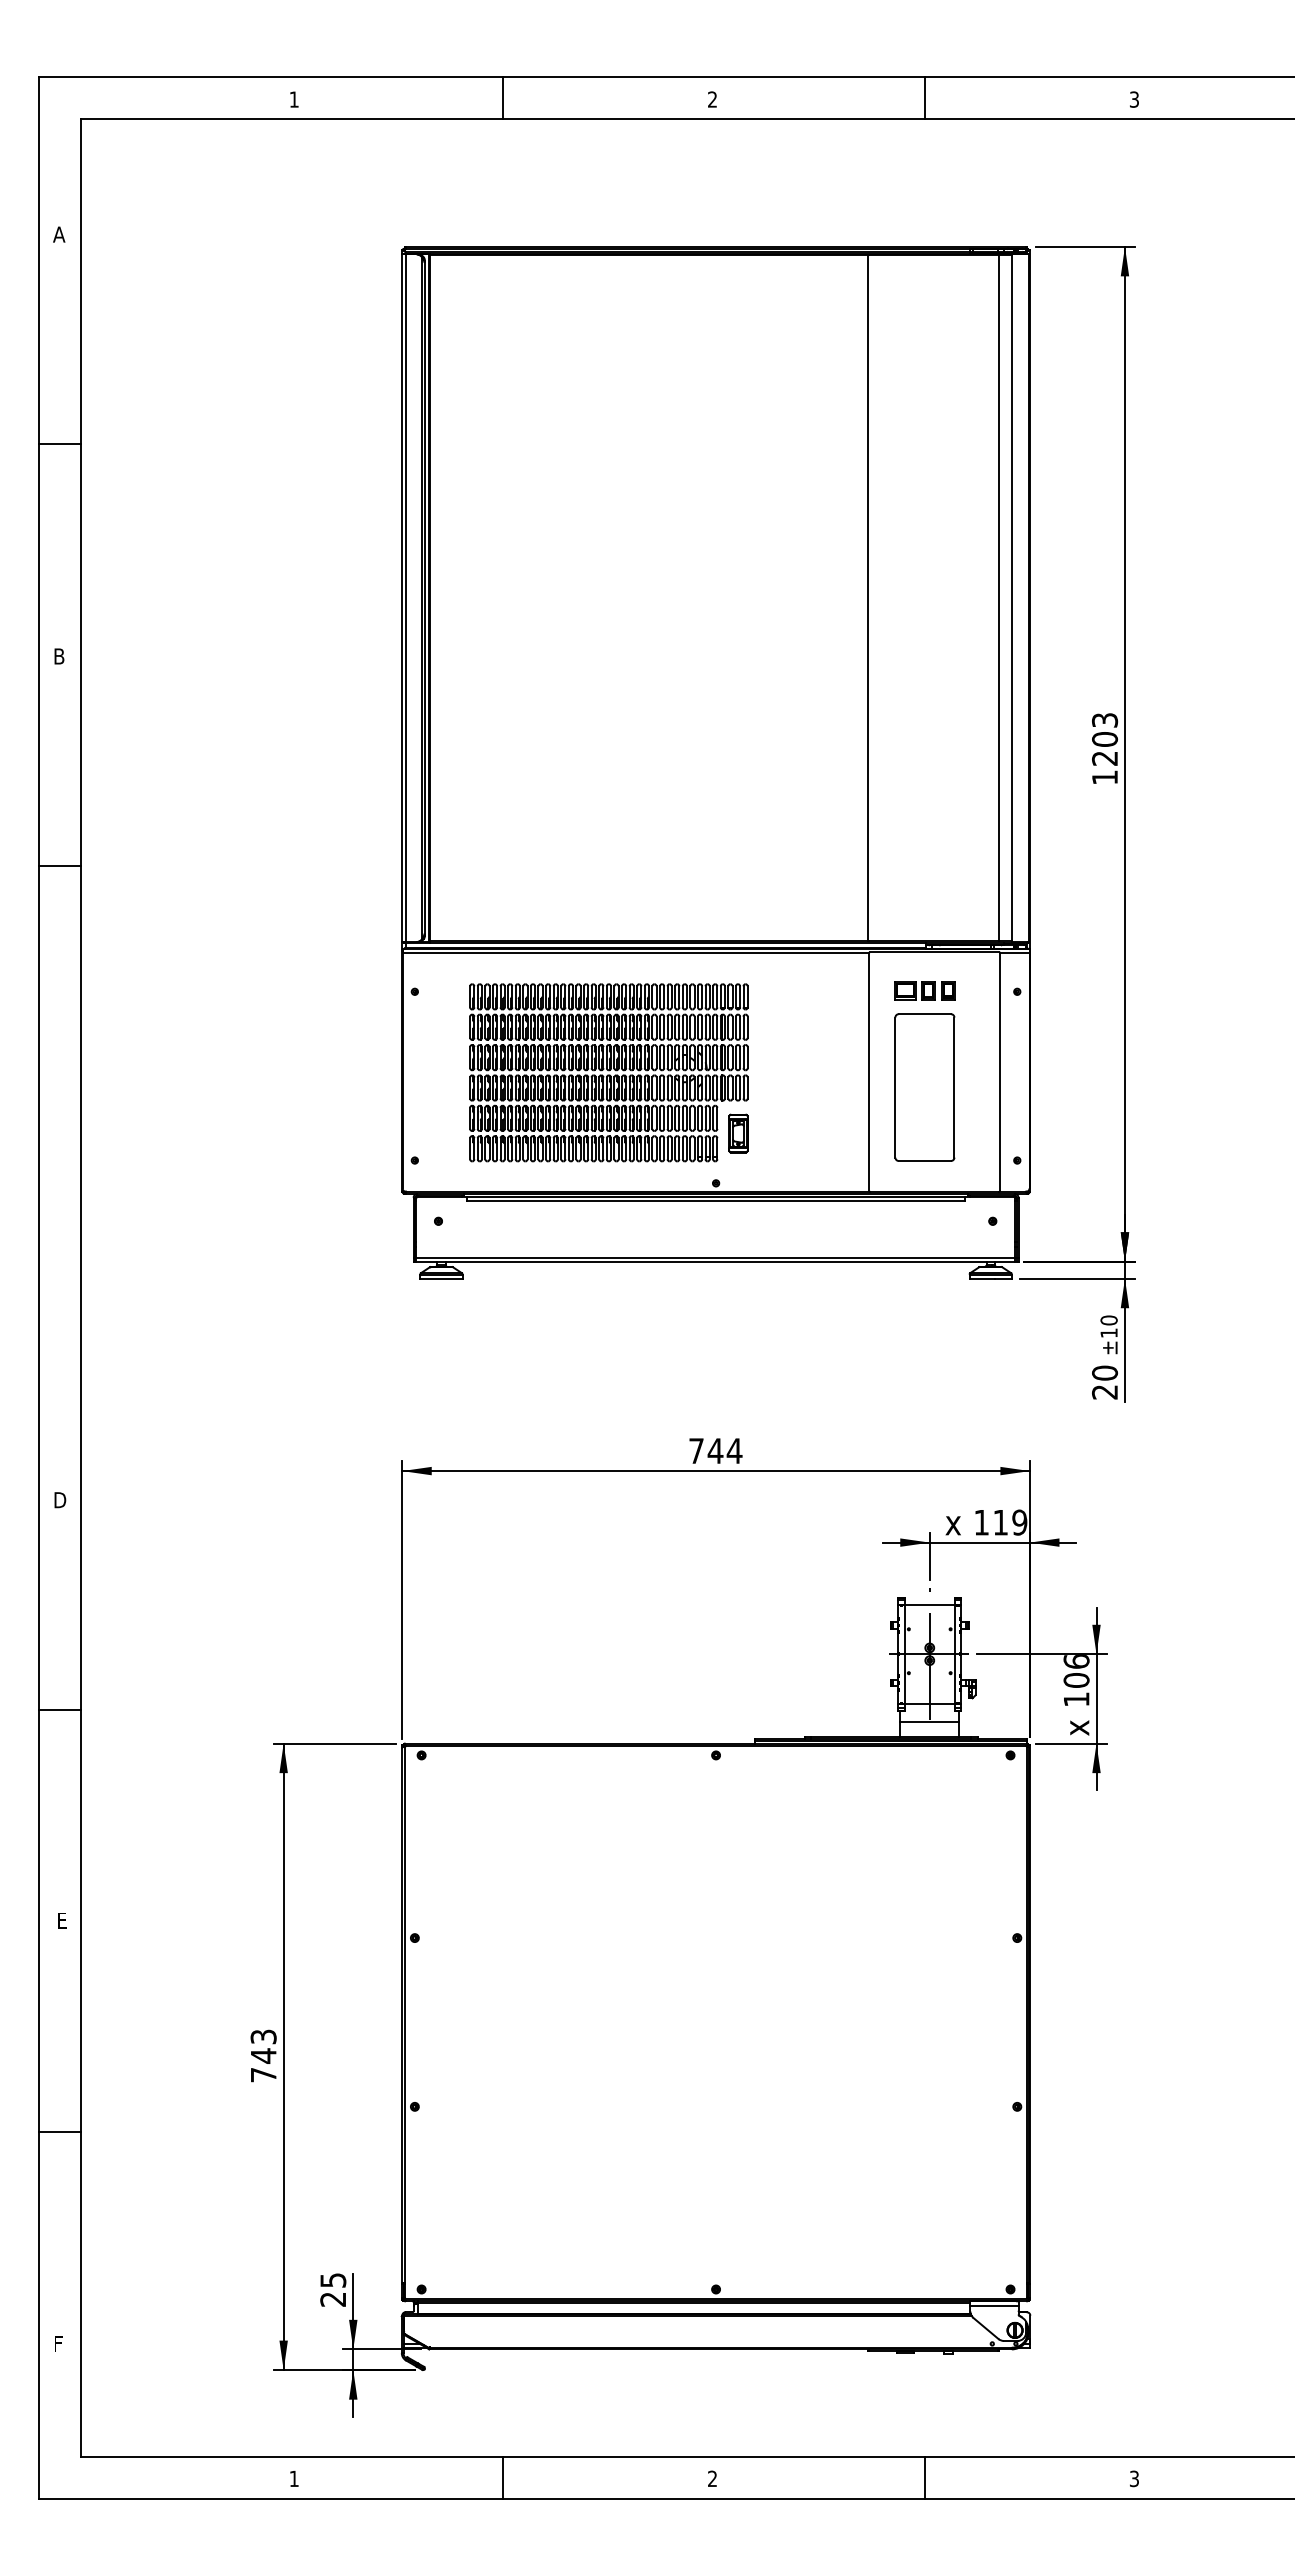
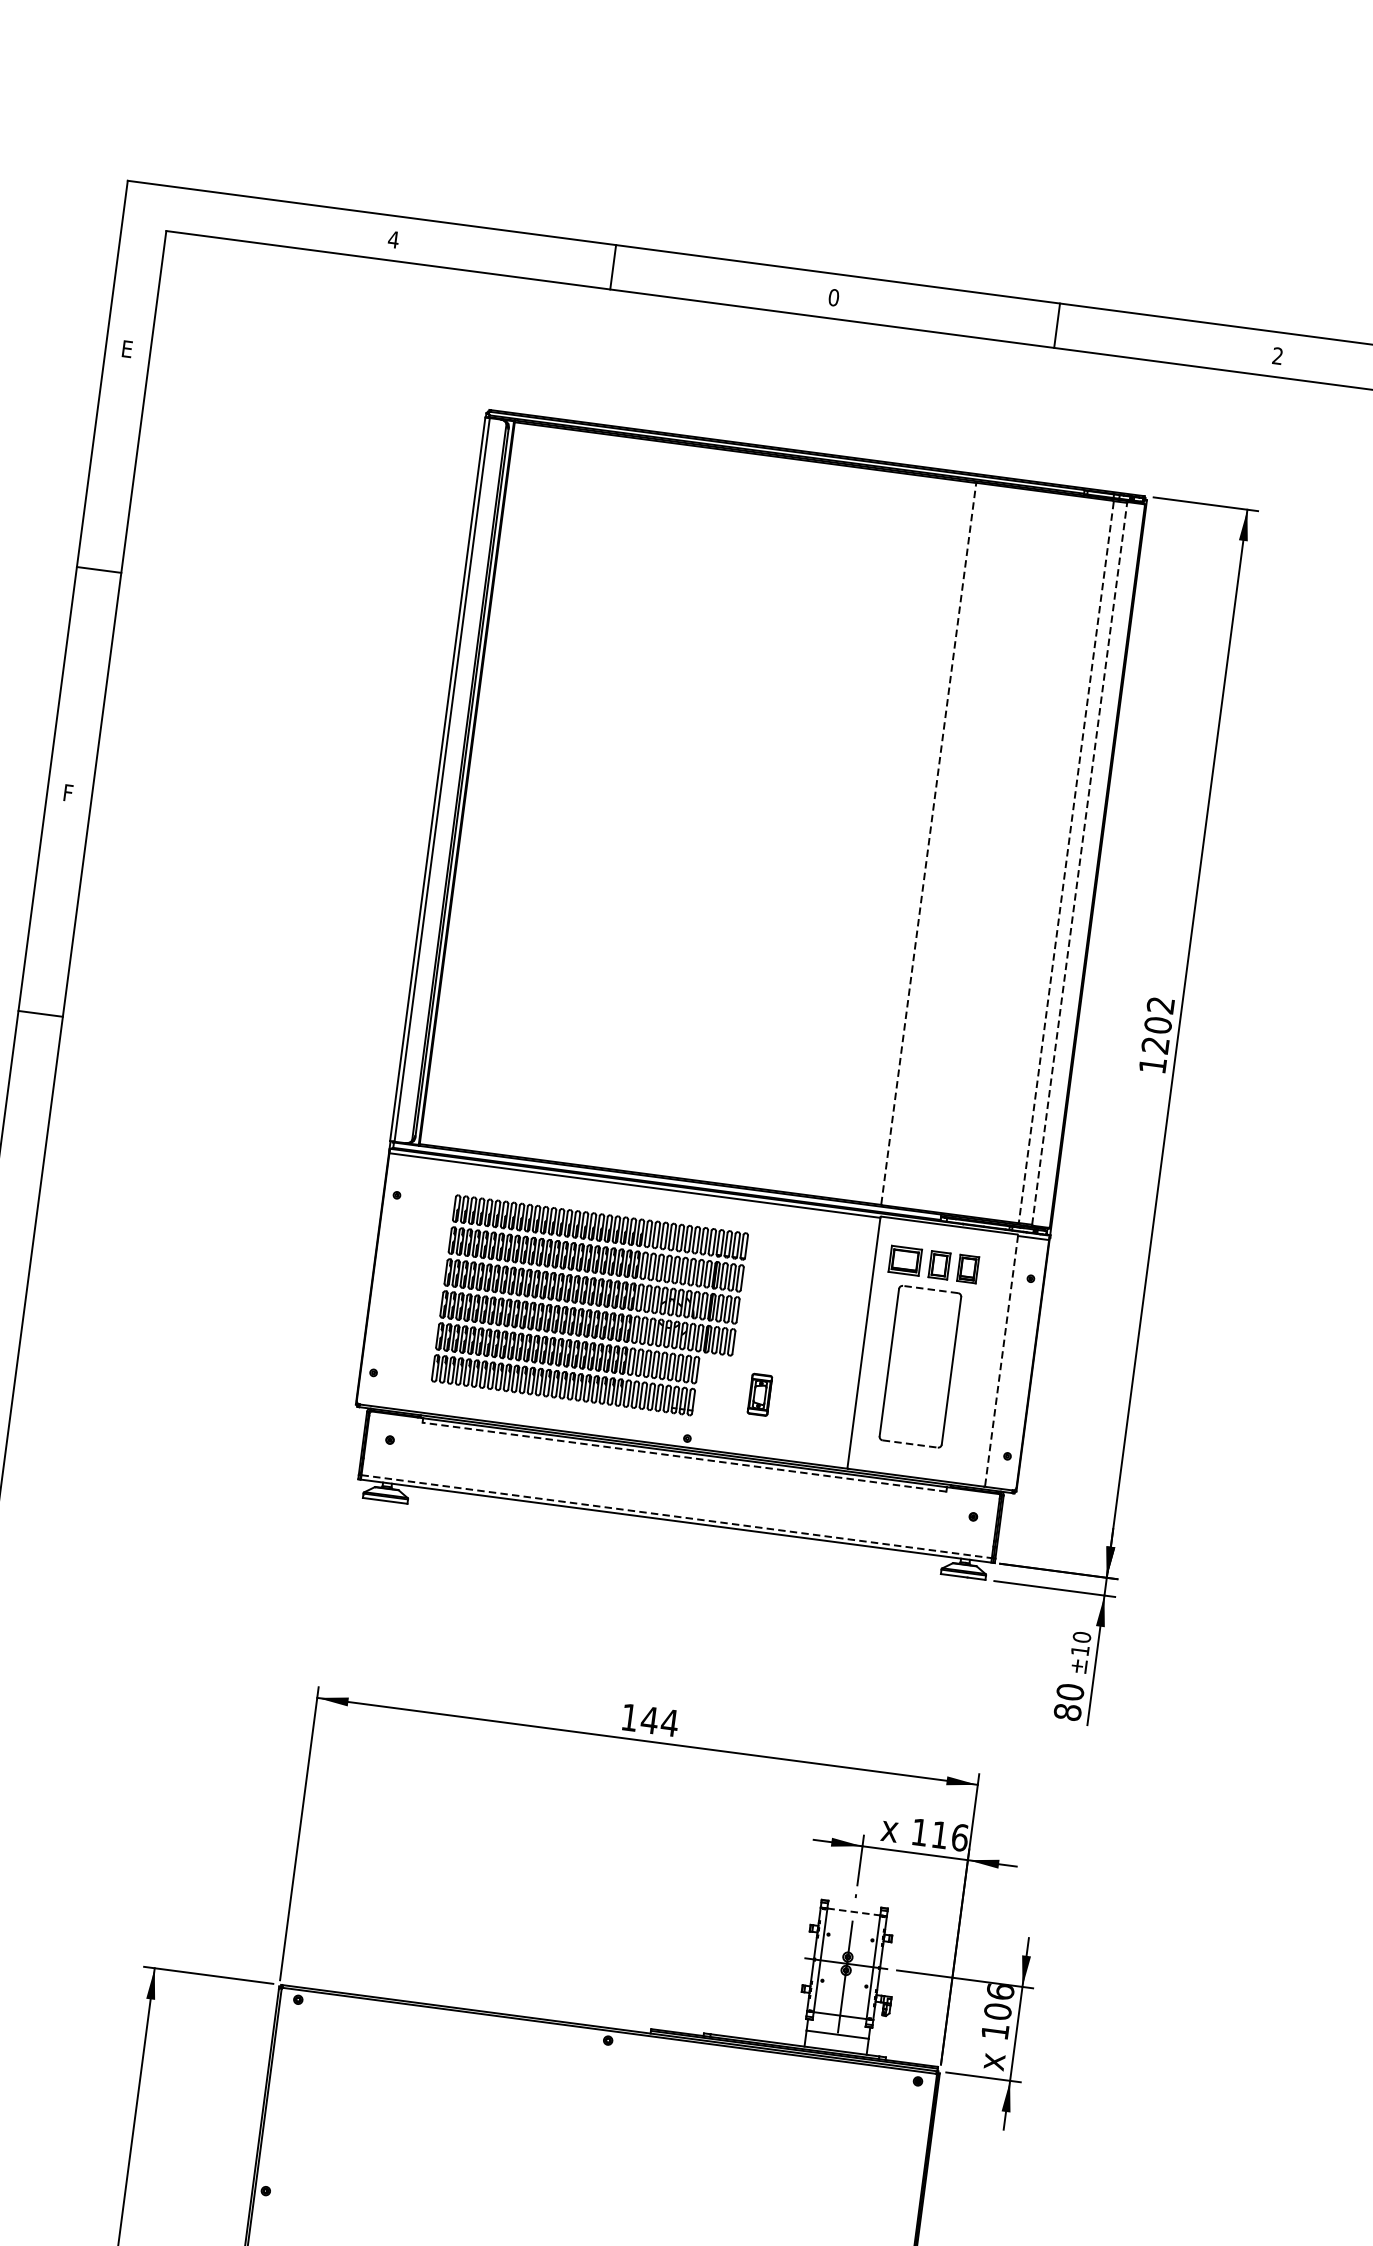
text: (294, 99) -> (393, 239), 1 -> 4
text: (712, 99) -> (833, 297), 2 -> 0
text: (1134, 99) -> (1277, 356), 3 -> 2
text: (59, 234) -> (127, 349), A -> E
line: (868, 597) -> (928, 843), solid -> dashed
line: (999, 598) -> (1066, 862), solid -> dashed
line: (1011, 598) -> (1079, 864), solid -> dashed
text: (59, 656) -> (69, 793), B -> F
text: (1105, 720) -> (1161, 1005), 1203 -> 1202
part: (924, 990) -> (933, 1264), size x1.4
line: (924, 1014) -> (930, 1289), solid -> dashed
line: (999, 1071) -> (1001, 1360), solid -> dashed
part: (738, 1133) -> (760, 1394), moved
line: (925, 1160) -> (910, 1443), solid -> dashed
line: (715, 1201) -> (684, 1457), solid -> dashed
line: (715, 1257) -> (676, 1516), solid -> dashed
text: (1105, 1391) -> (1068, 1711), 20 -> 80
text: (696, 1450) -> (629, 1717), 744 -> 144
text: (1019, 1522) -> (959, 1837), 119 -> 116
line: (930, 1605) -> (854, 1912), solid -> dashed

